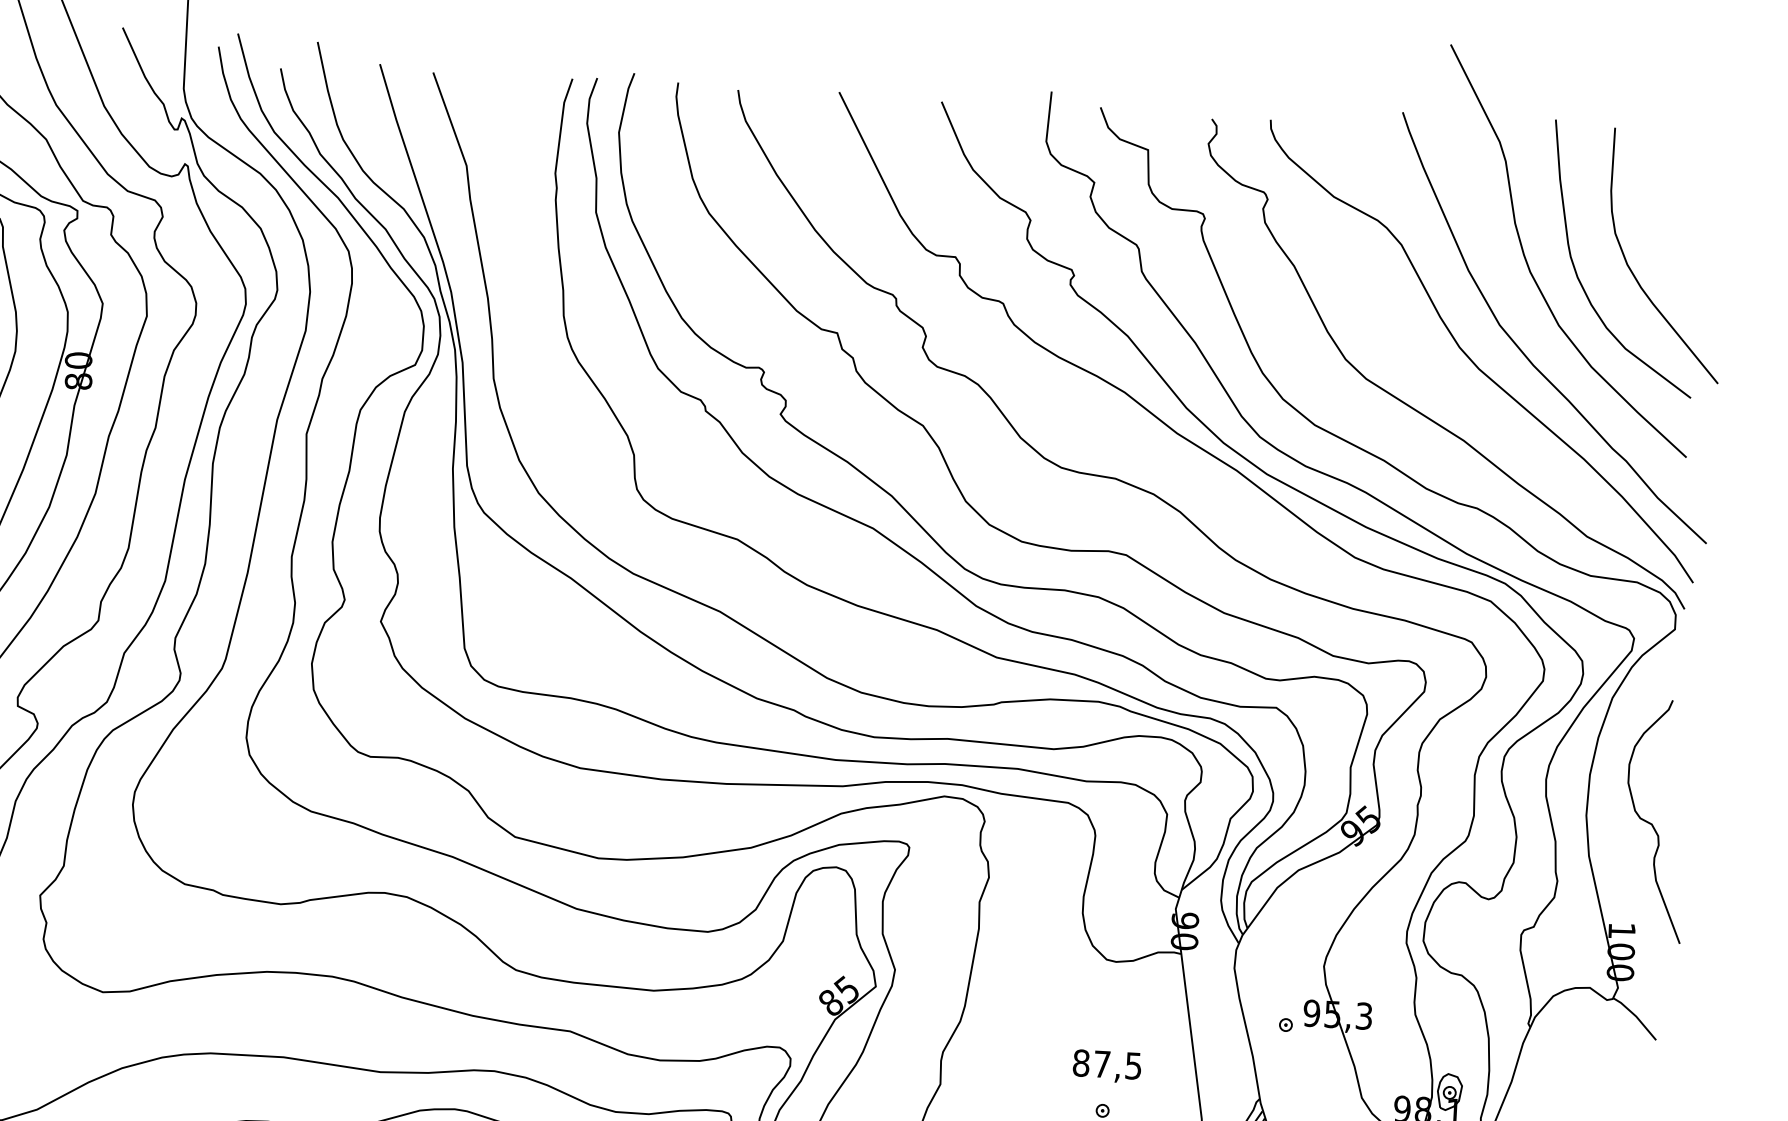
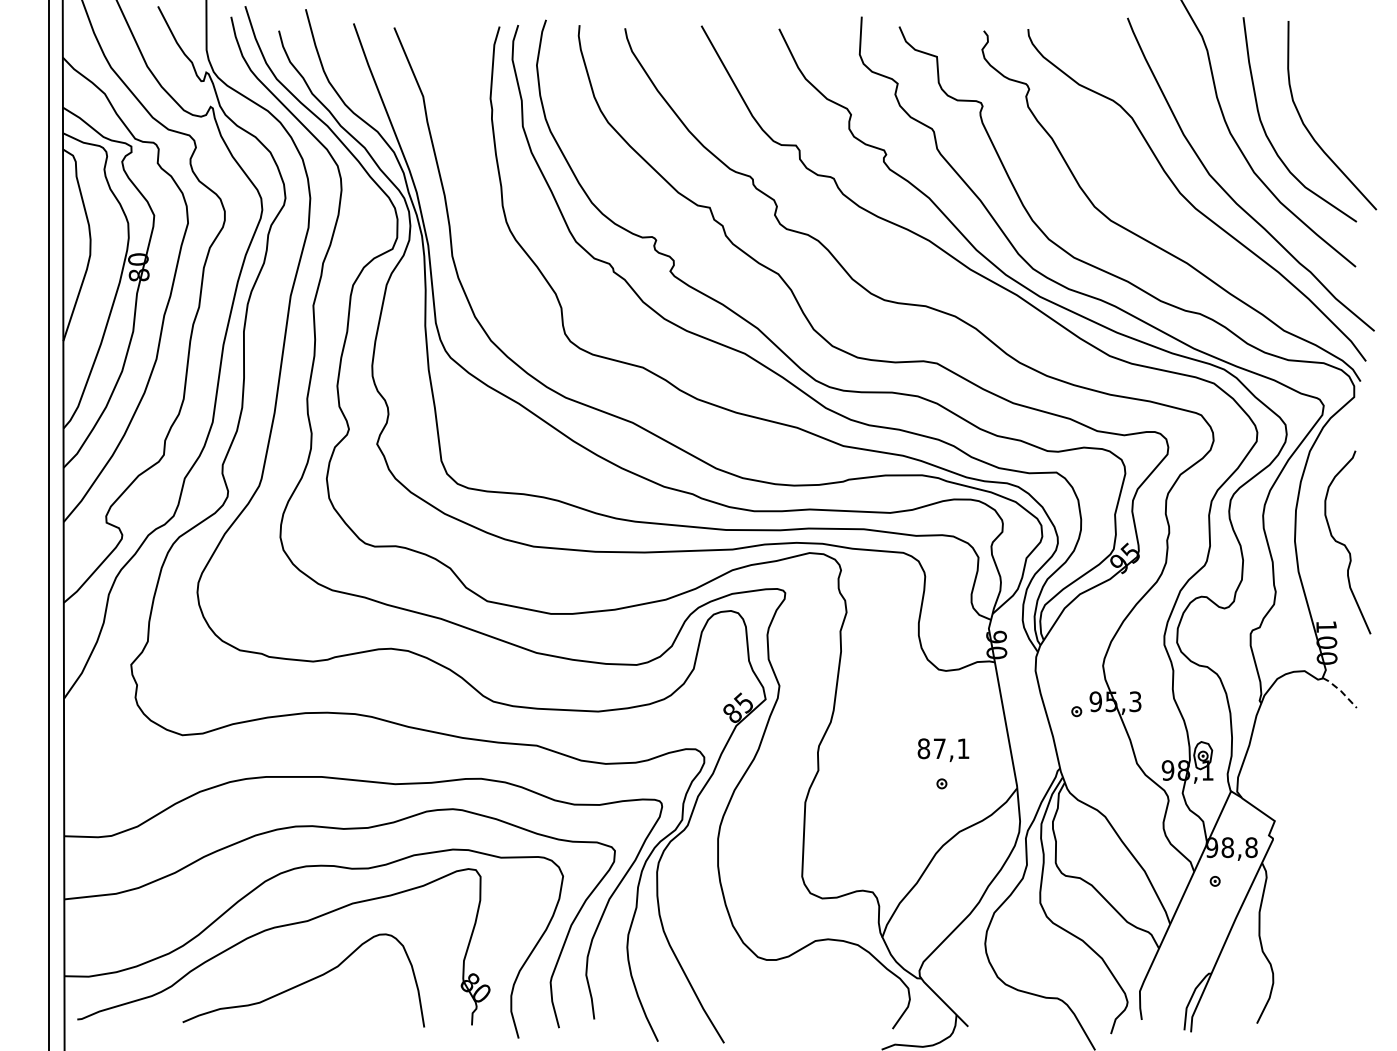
line: (1635, 1015) -> (1340, 690), solid -> dashed
text: (1133, 1065) -> (963, 748), 87,5 -> 87,1

